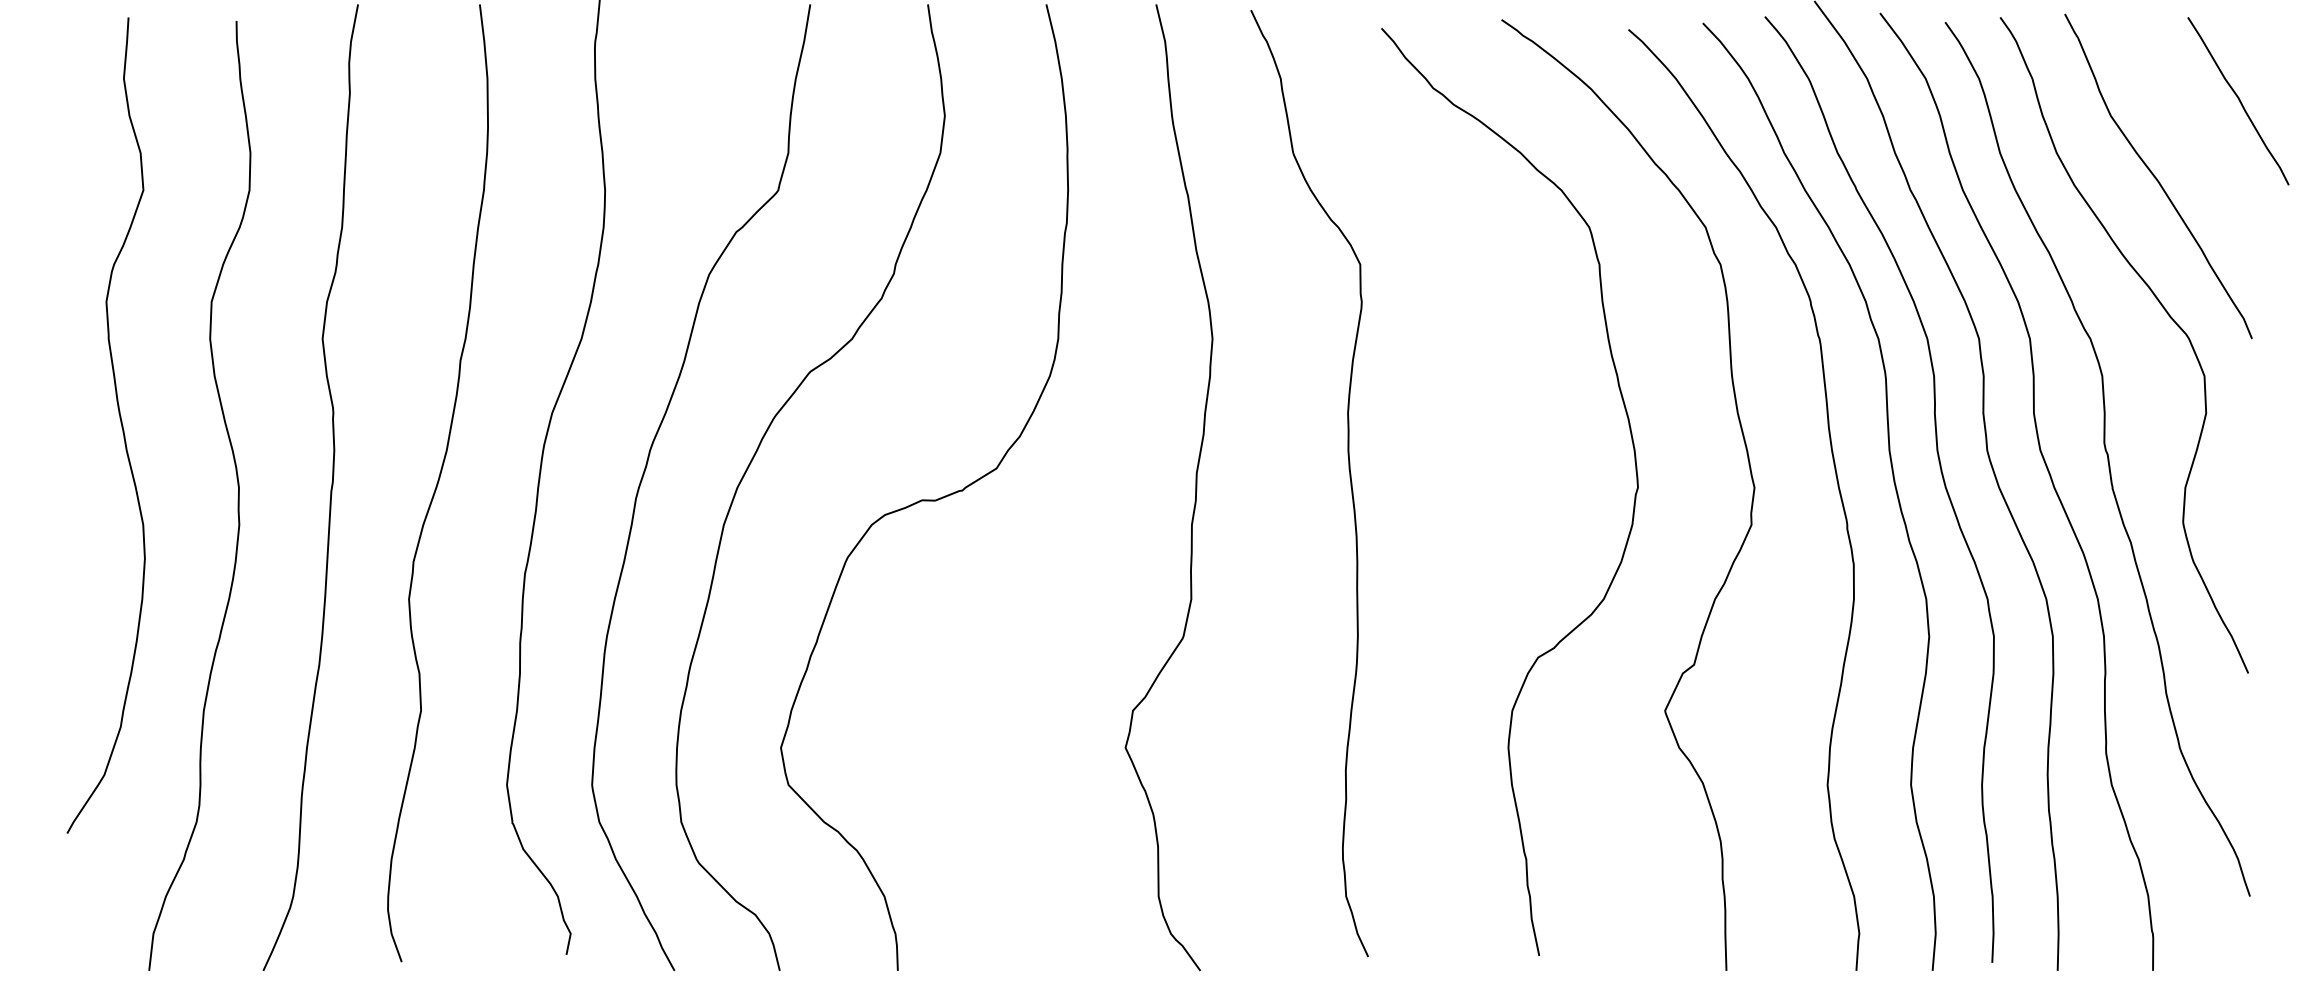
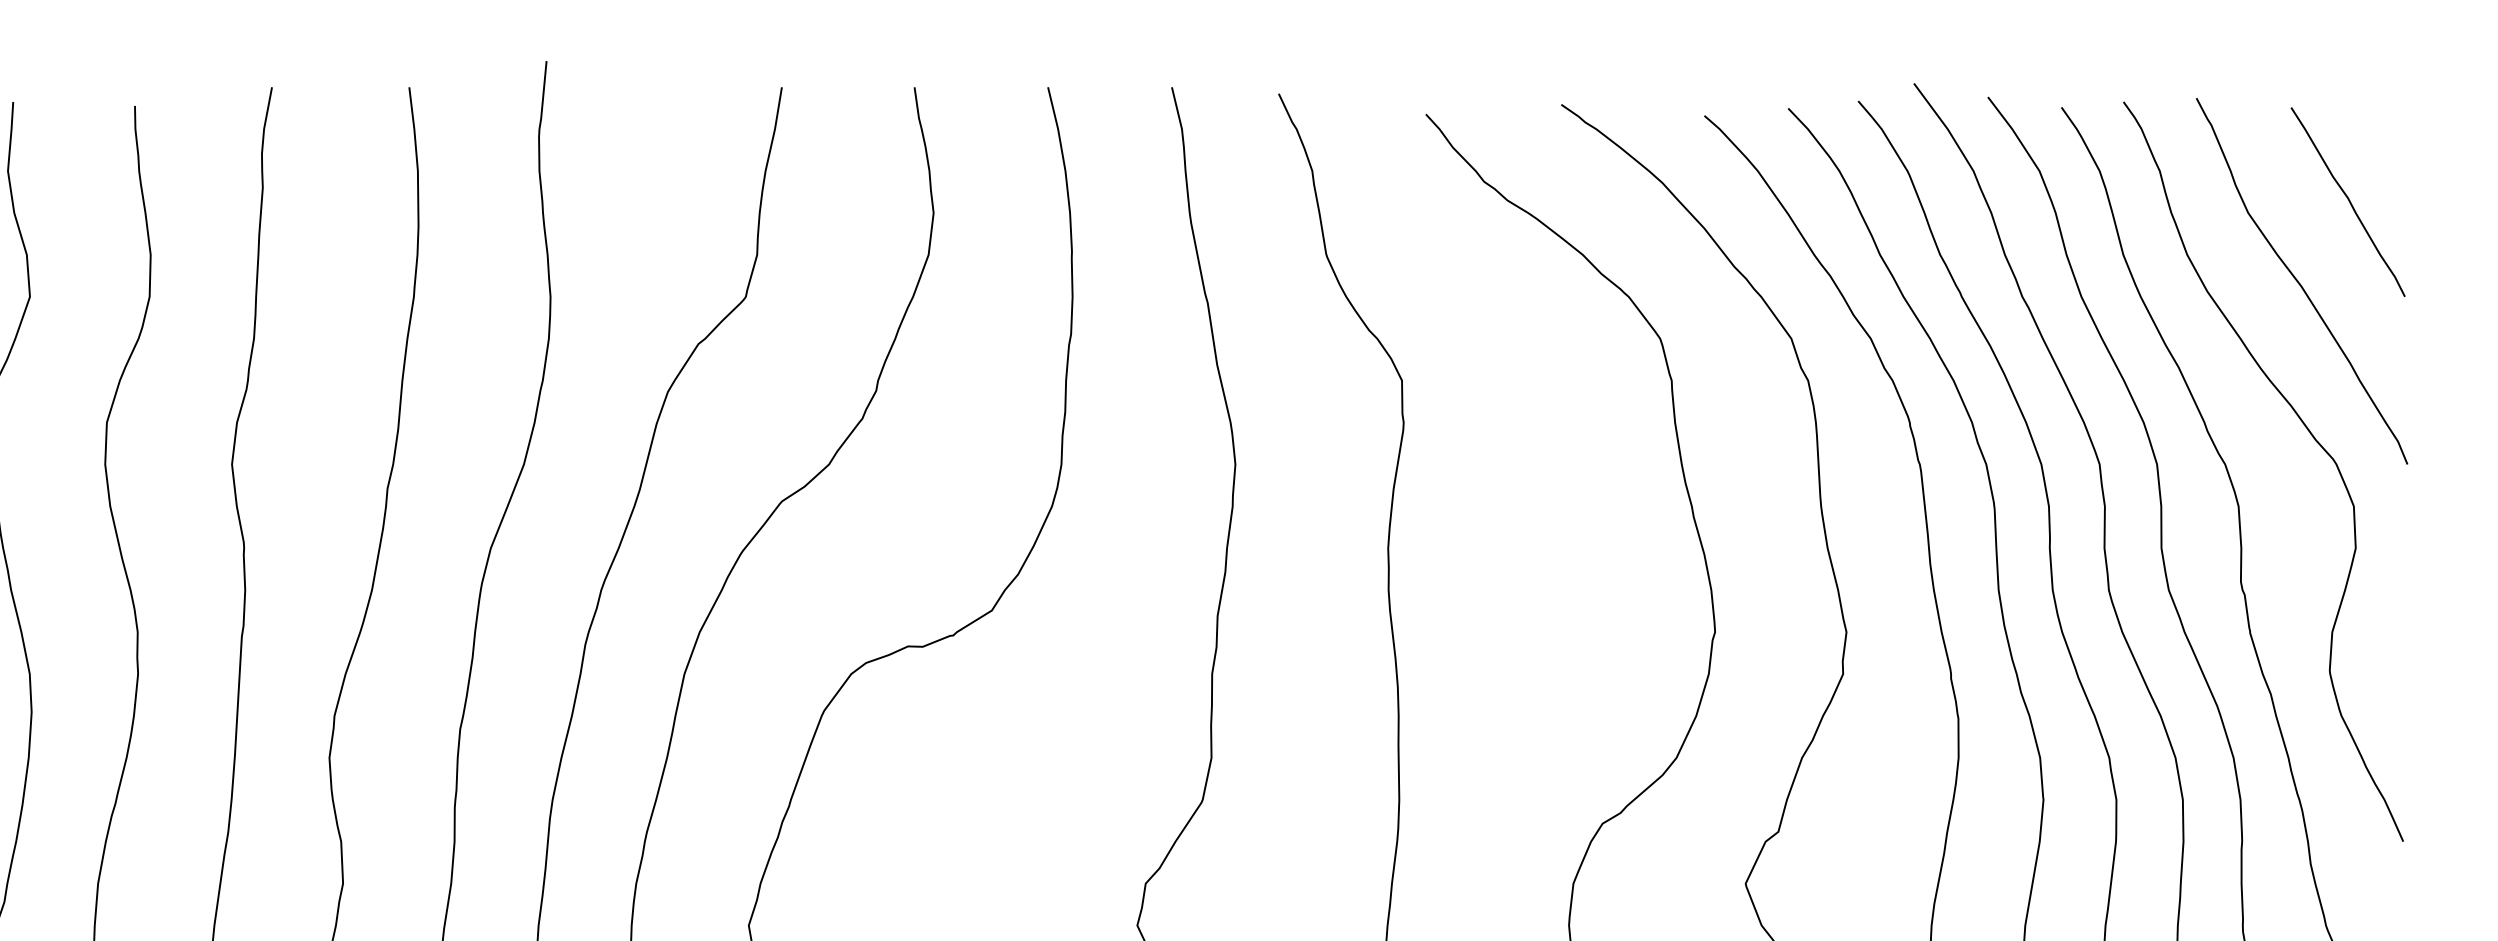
curve: (2238, 100) -> (2348, 201), moved

